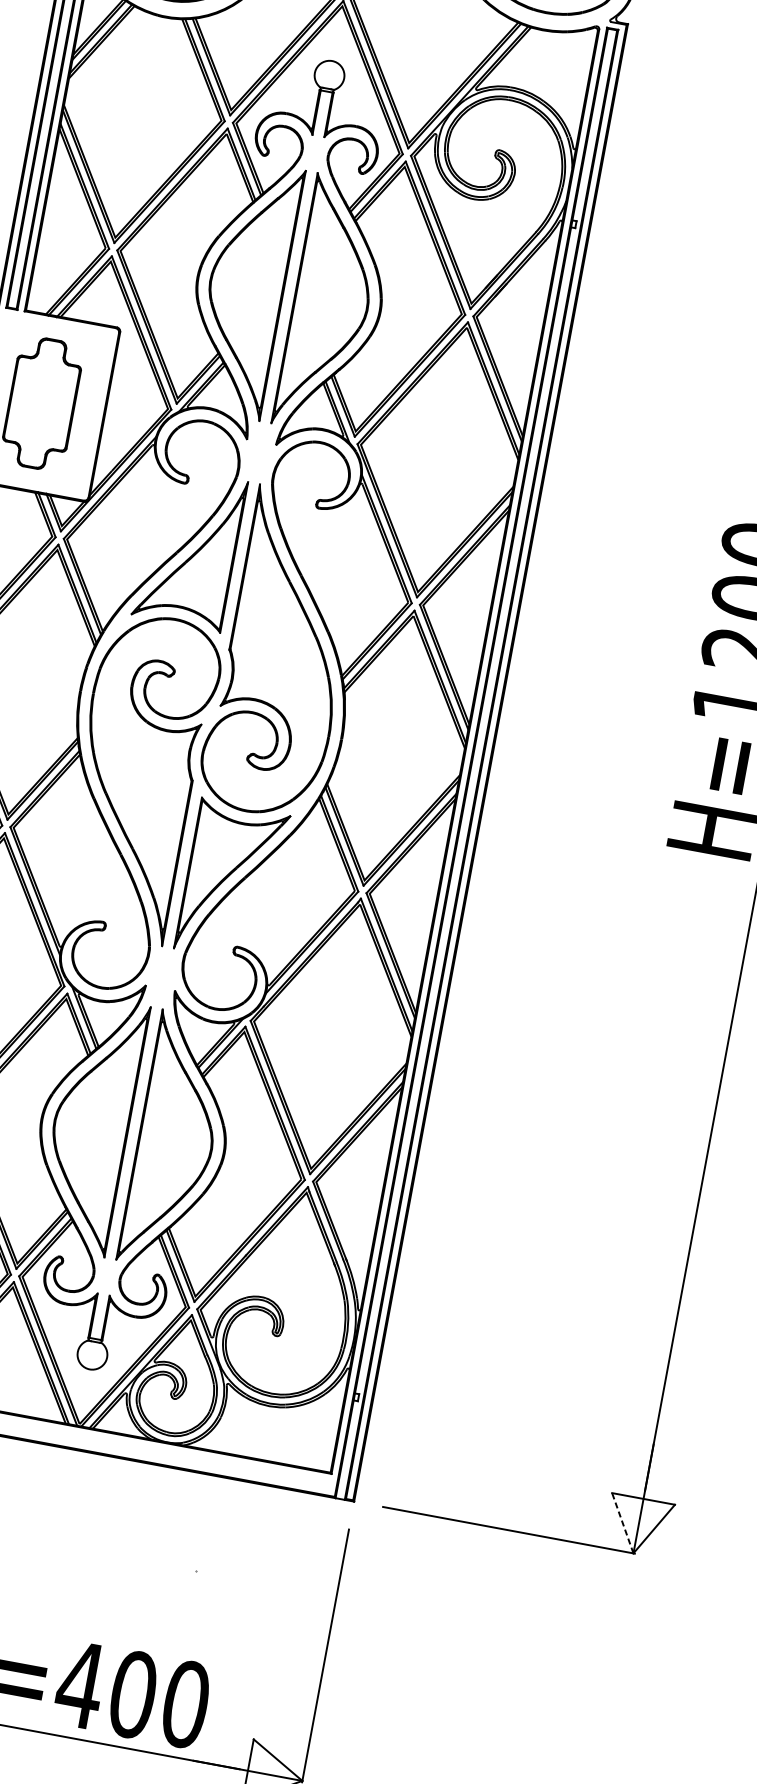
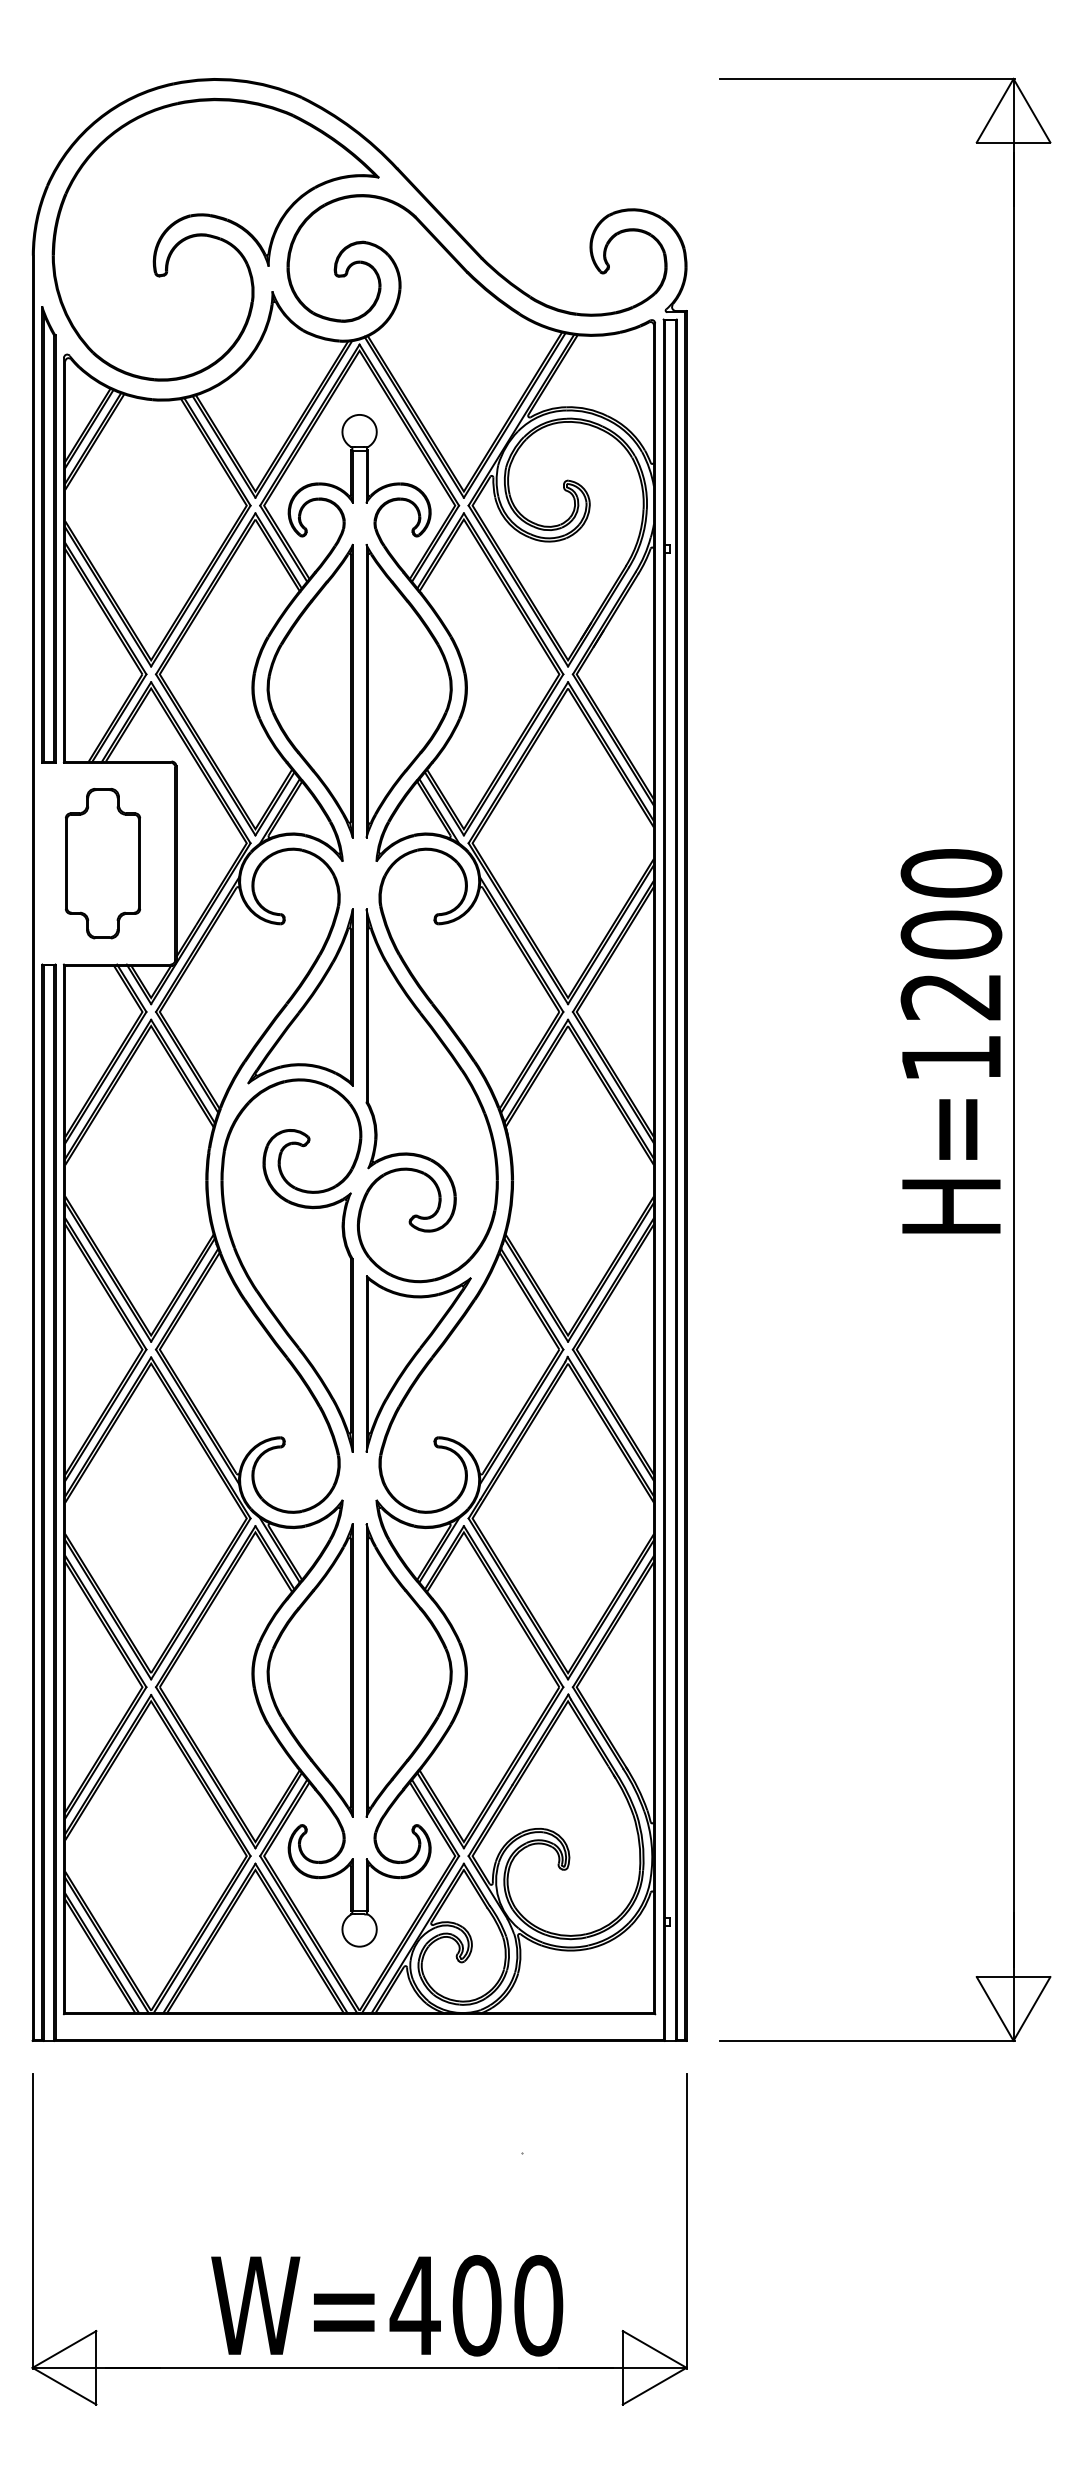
line: (623, 1522) -> (995, 2008), dashed -> solid

